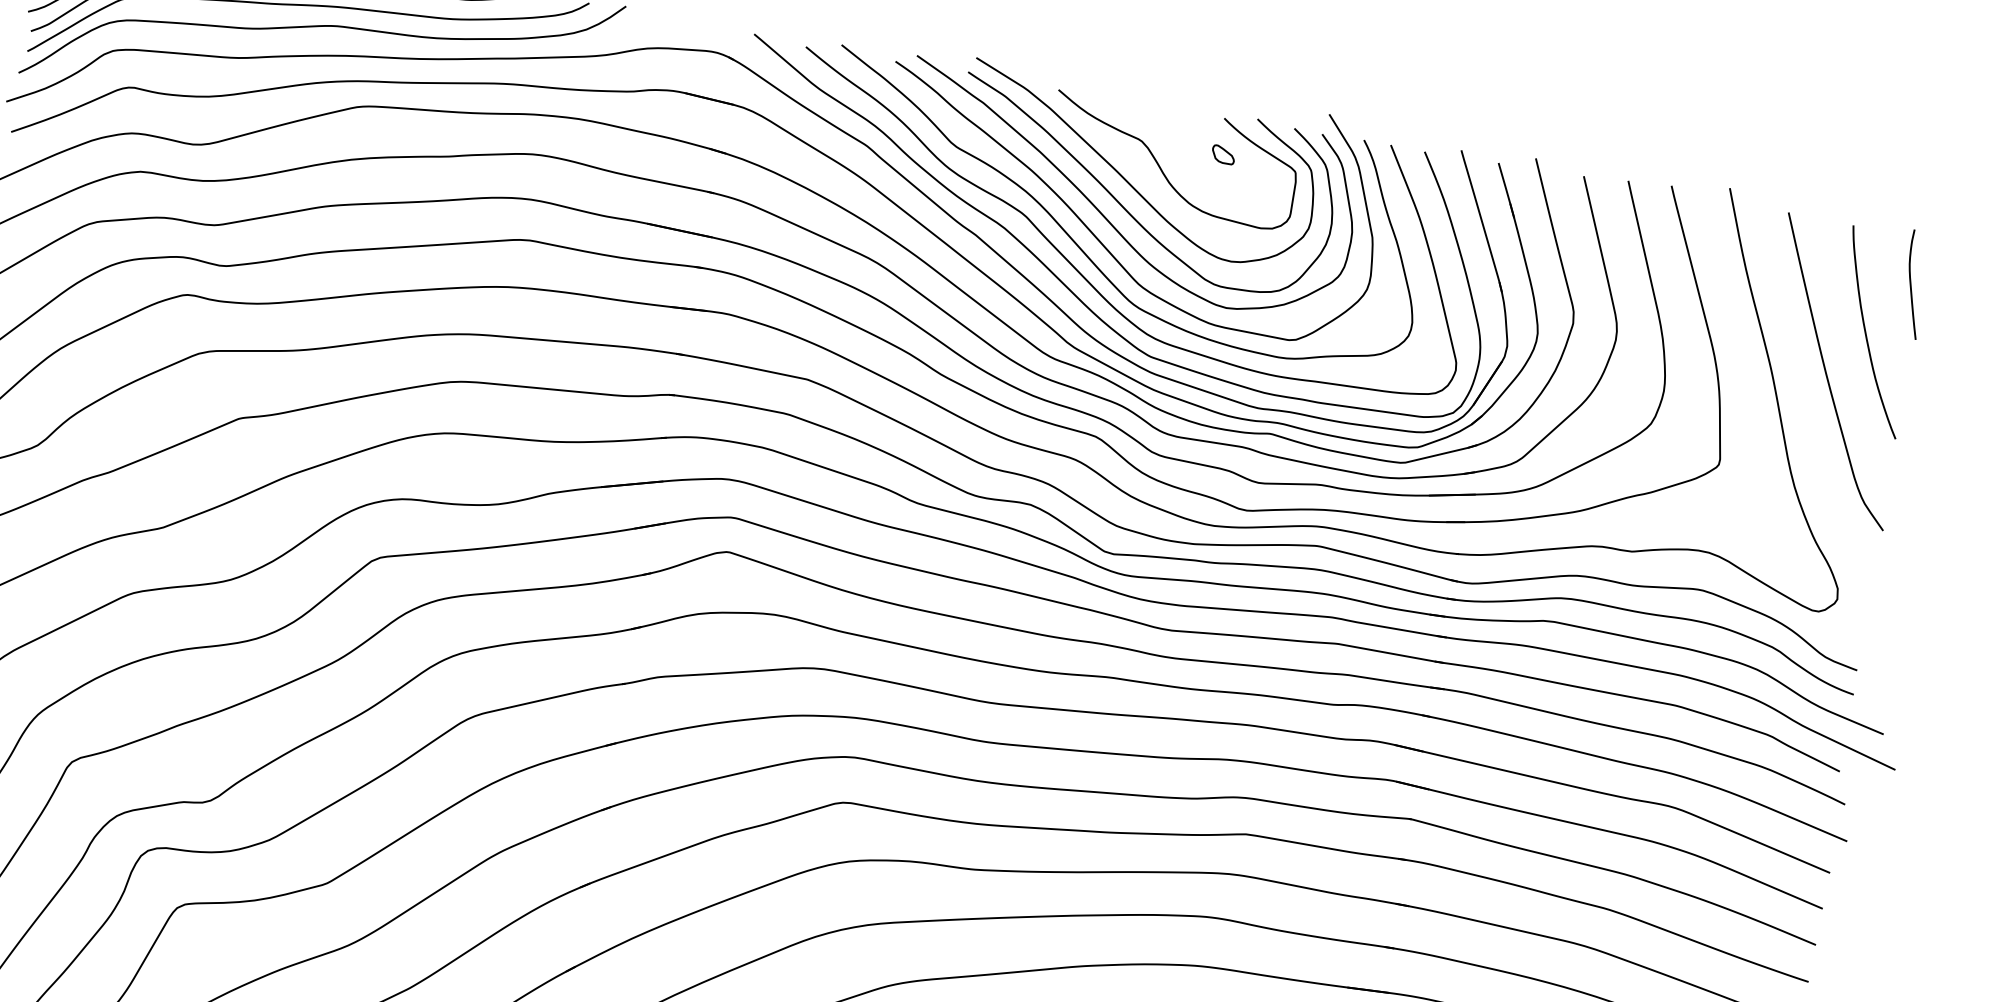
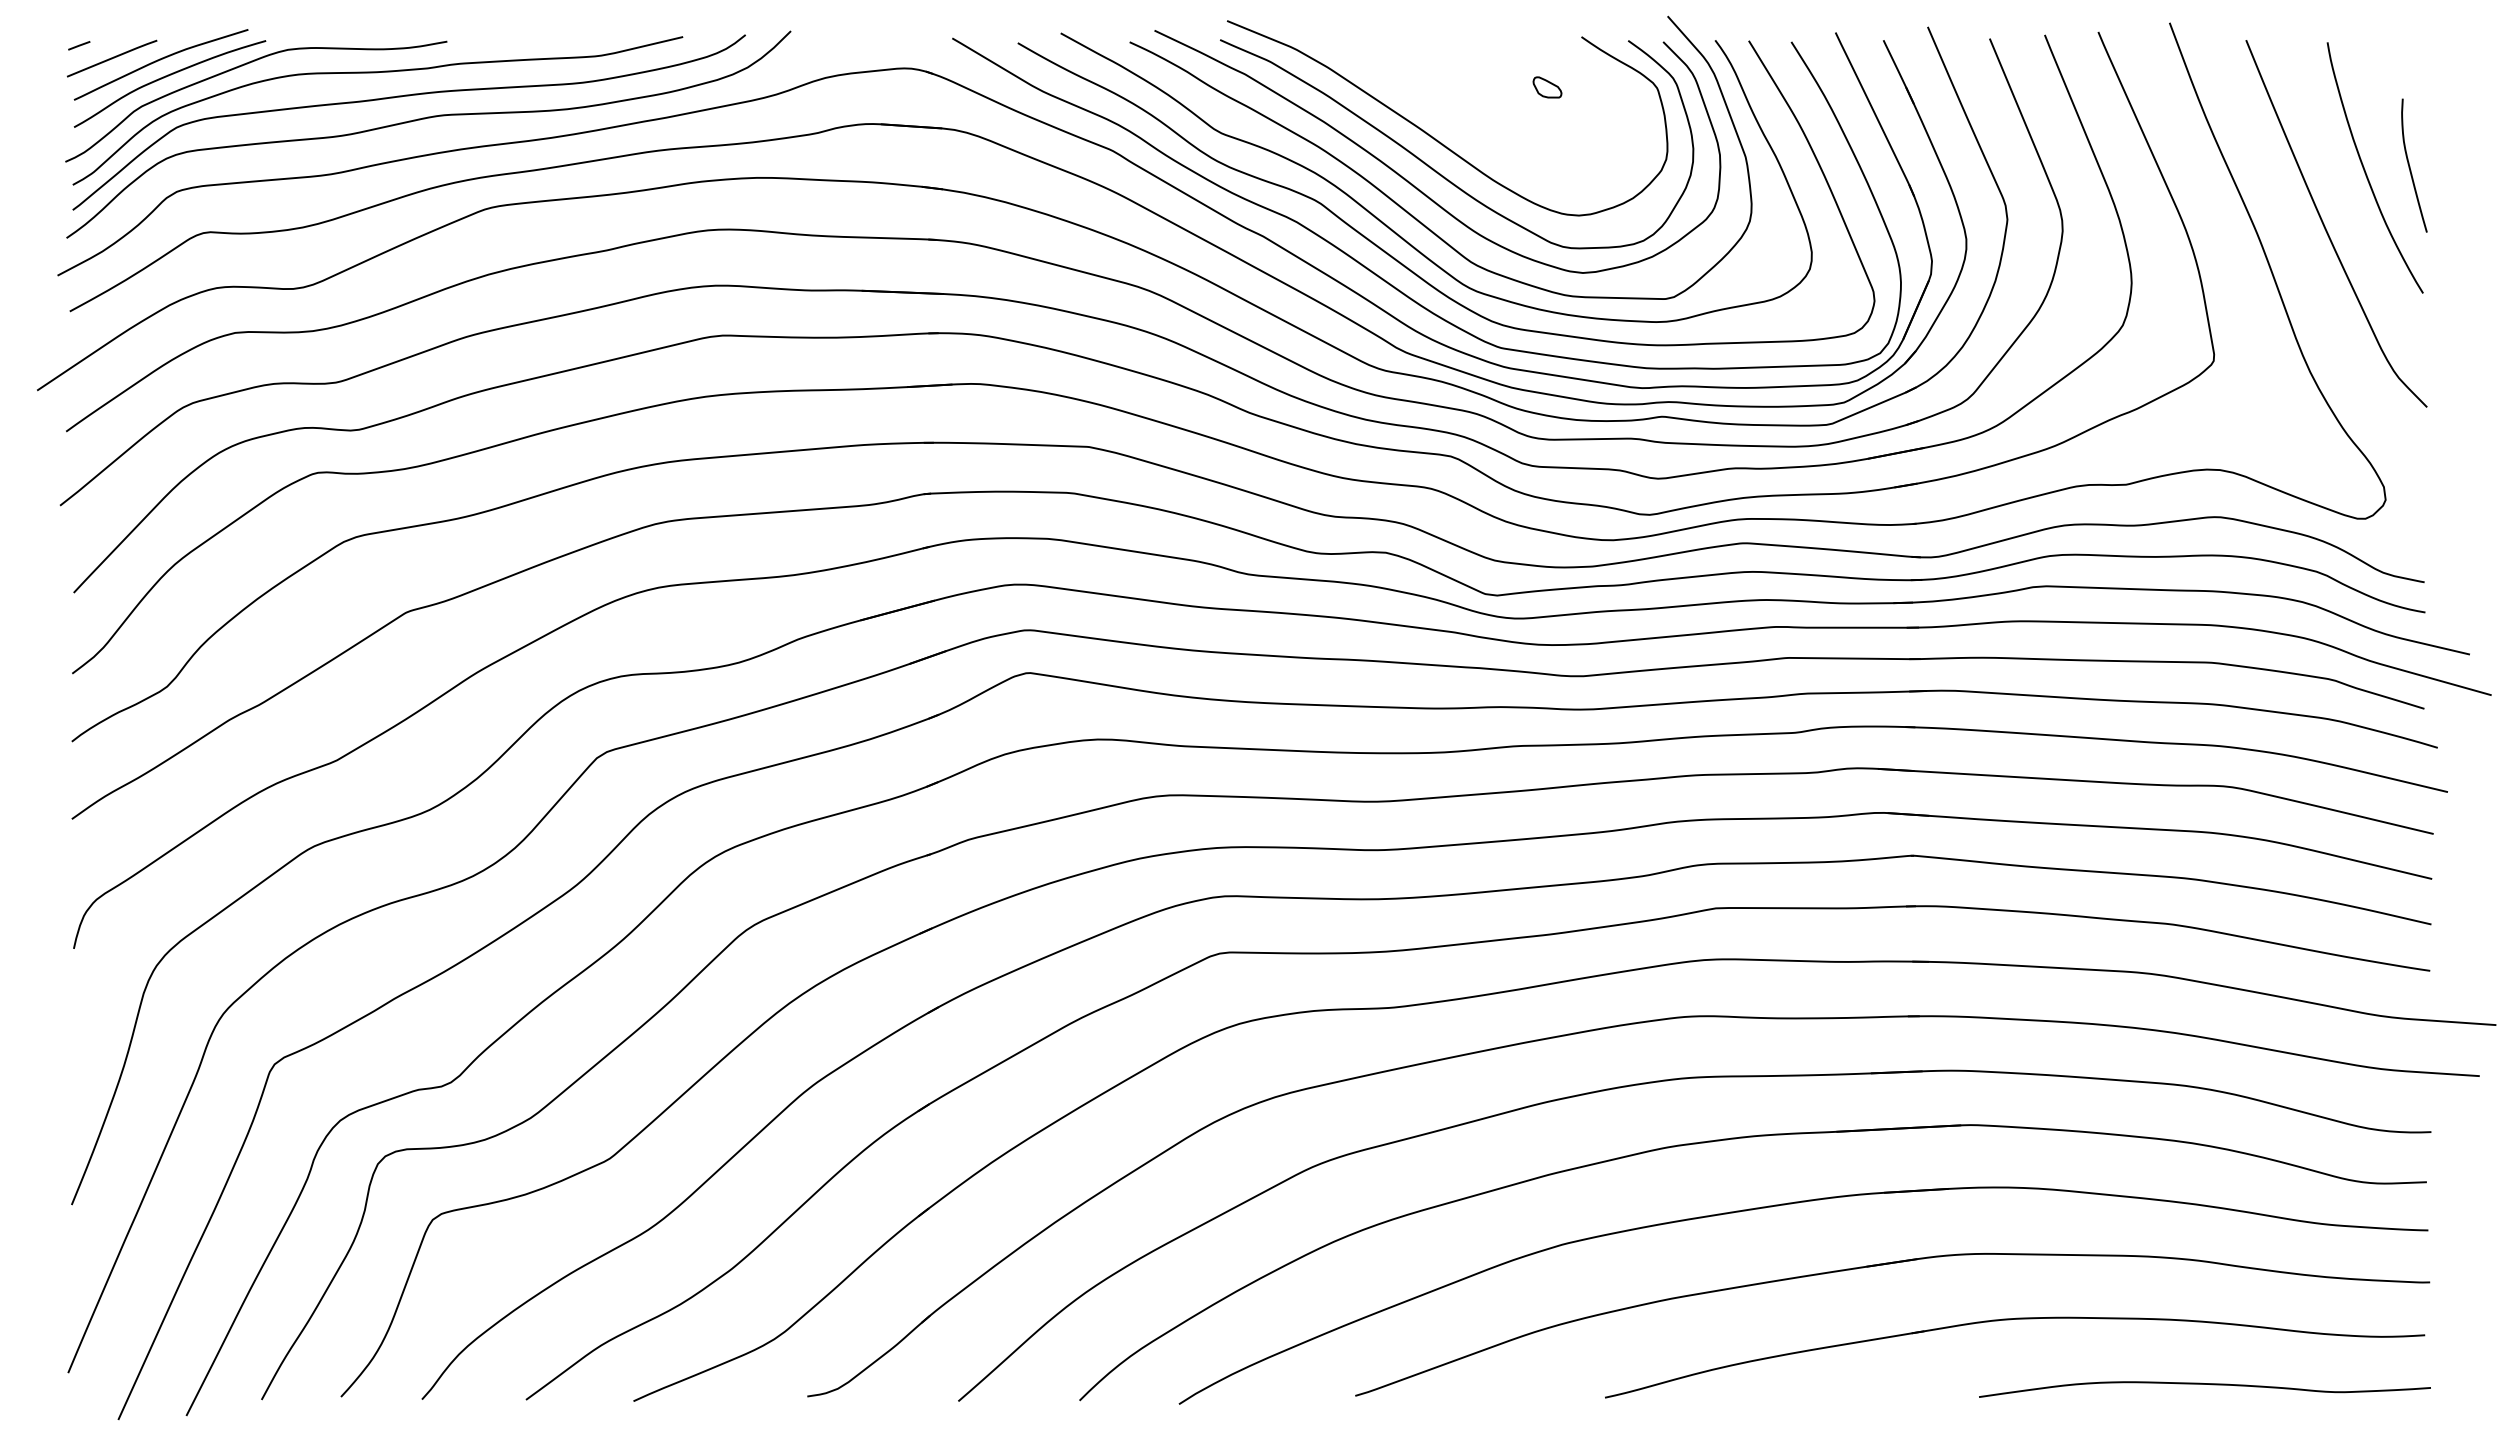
curve: (1161, 169) -> (1475, 117), removed
curve: (1911, 284) -> (2410, 166), moved

